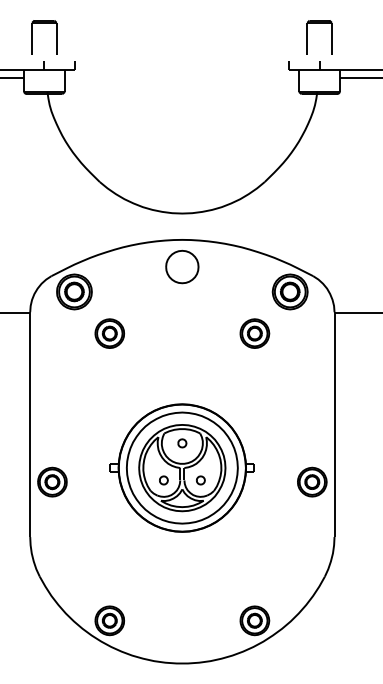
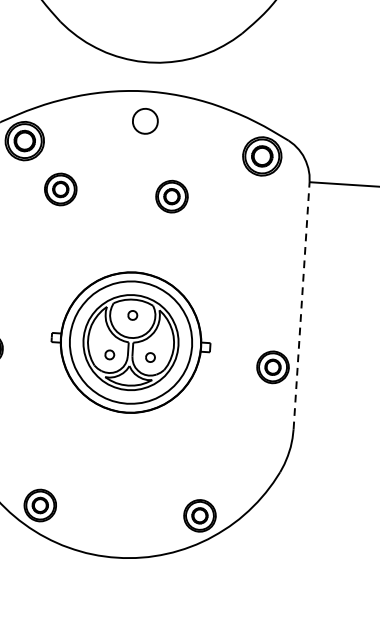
part: (182, 266) -> (145, 120), size x0.7
part: (254, 333) -> (171, 196), moved
line: (334, 424) -> (301, 305), solid -> dashed

